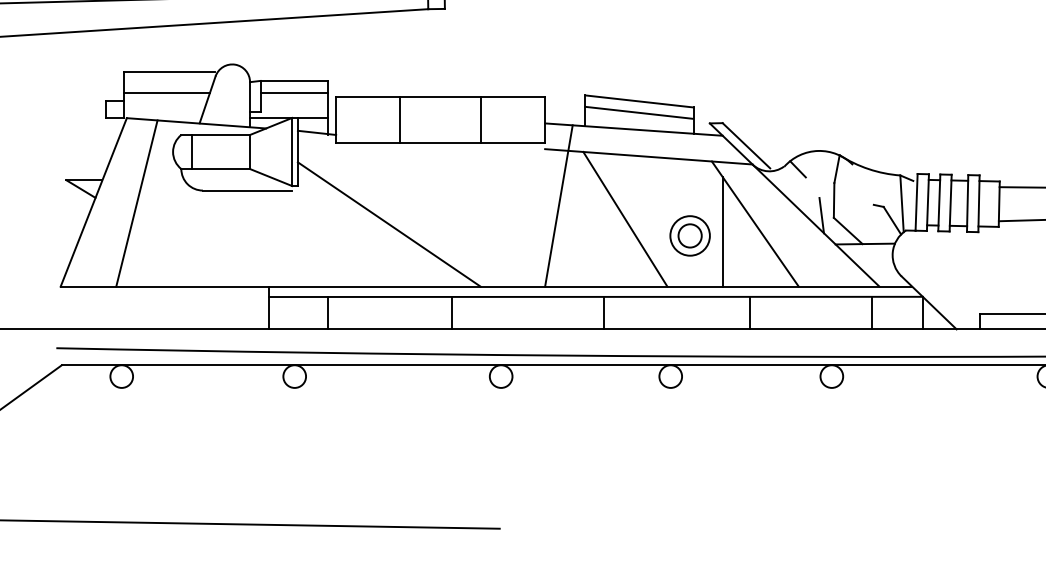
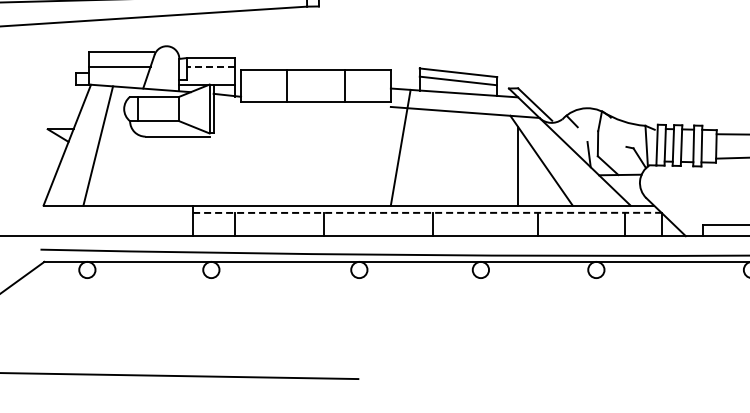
line: (293, 94) -> (210, 67), solid -> dashed
line: (625, 219) -> (448, 157), removed
line: (388, 223) -> (278, 160), removed
part: (689, 236) -> (494, 169), removed
line: (596, 296) -> (427, 212), solid -> dashed

